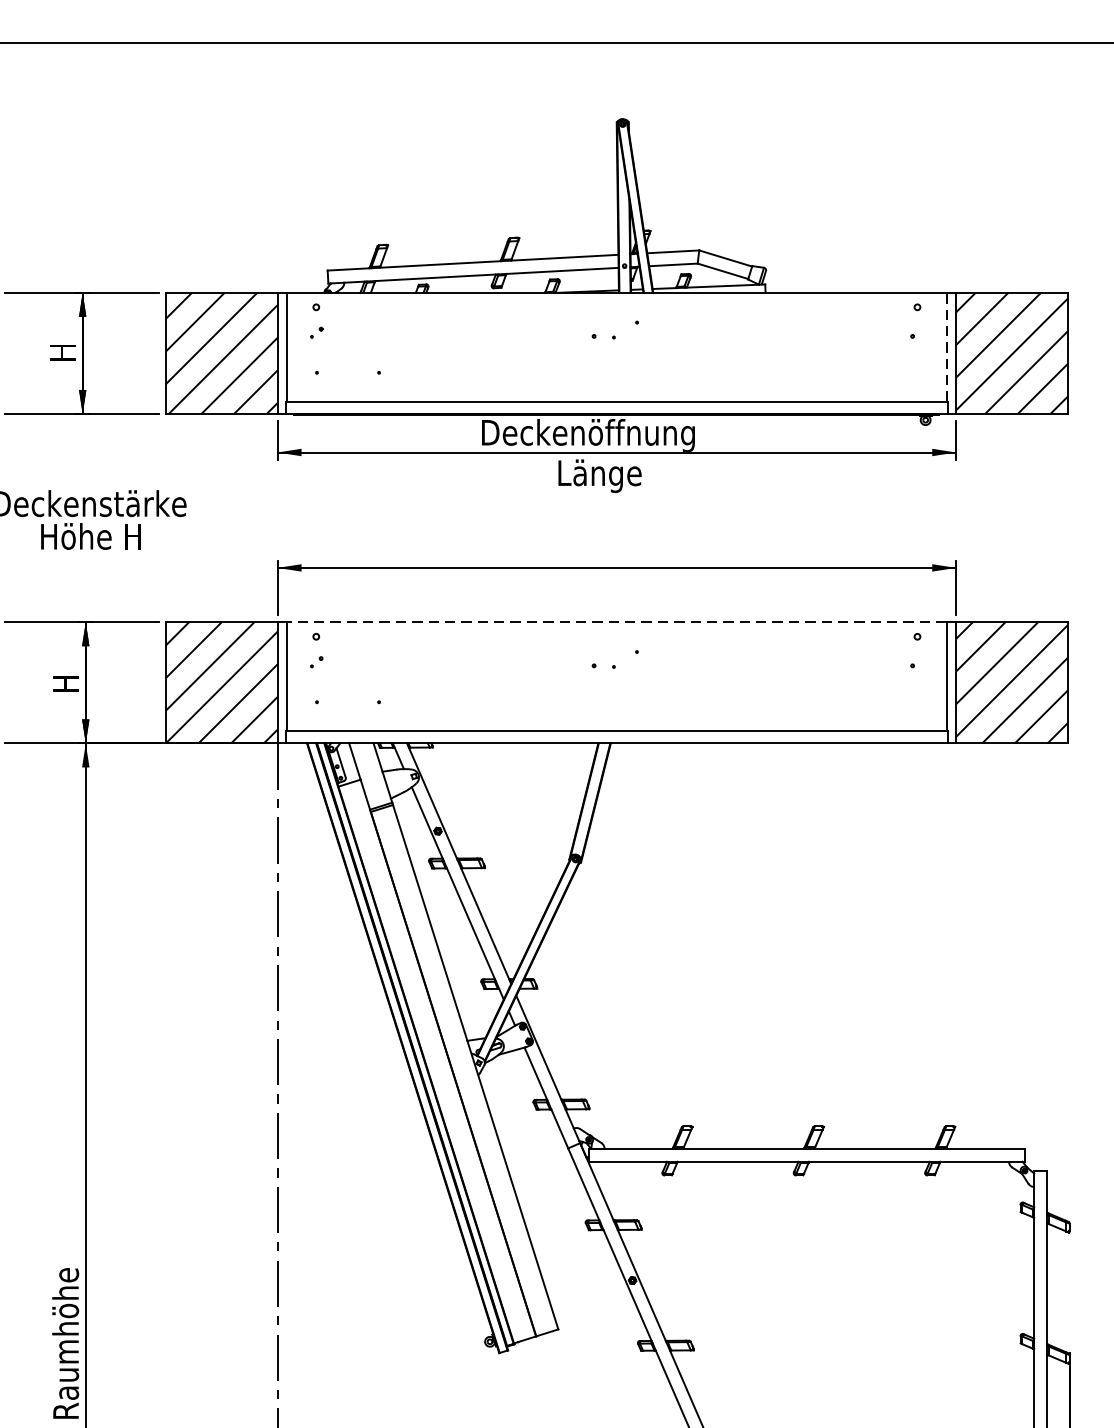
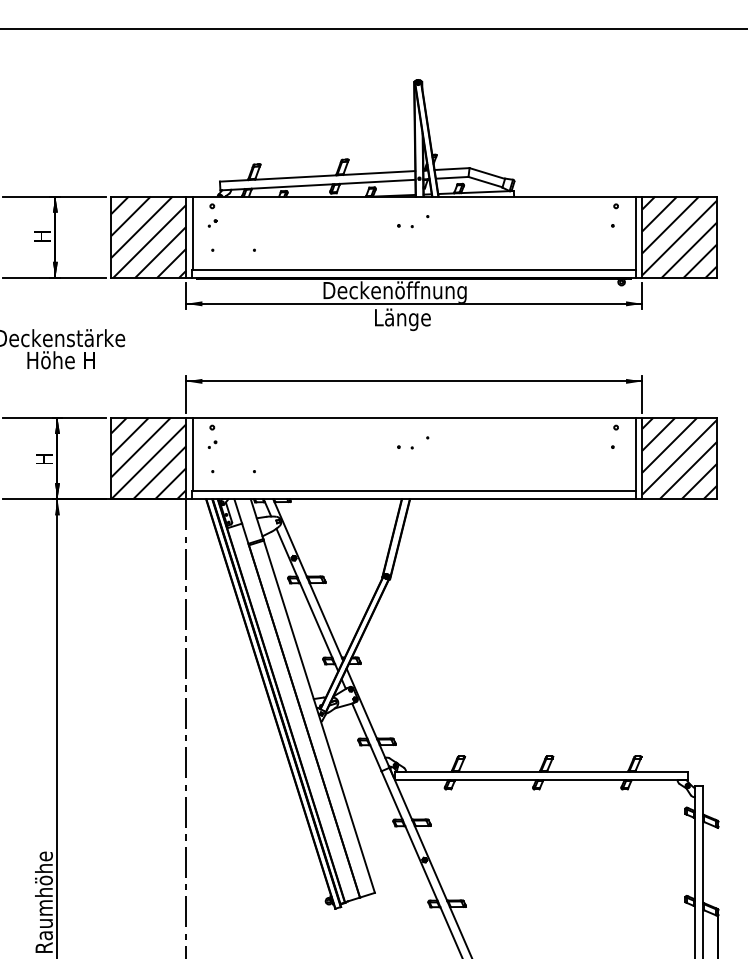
line: (946, 347) -> (635, 233), dashed -> solid
line: (615, 621) -> (413, 417), dashed -> solid

